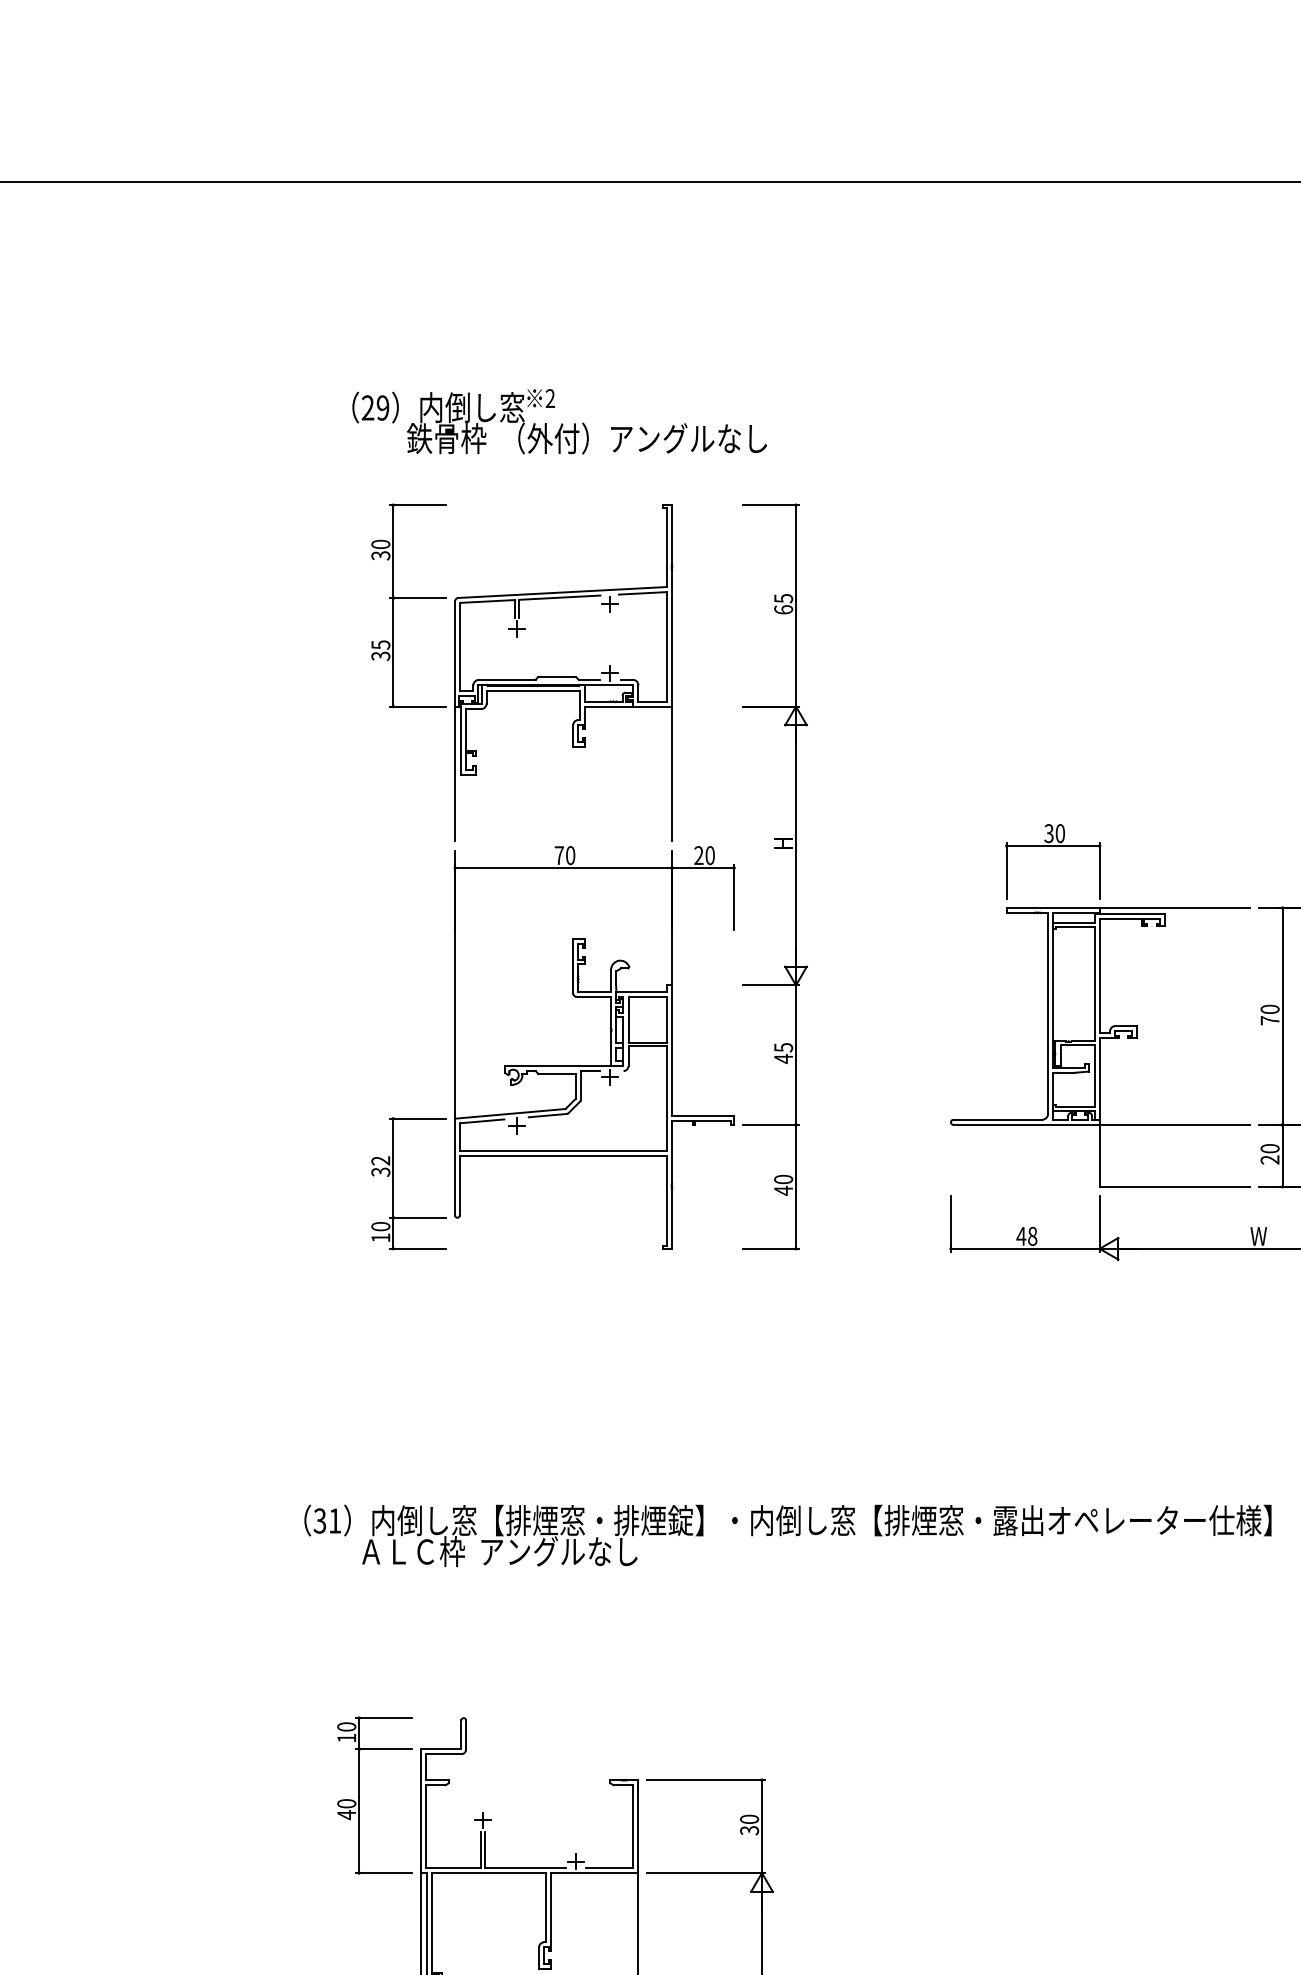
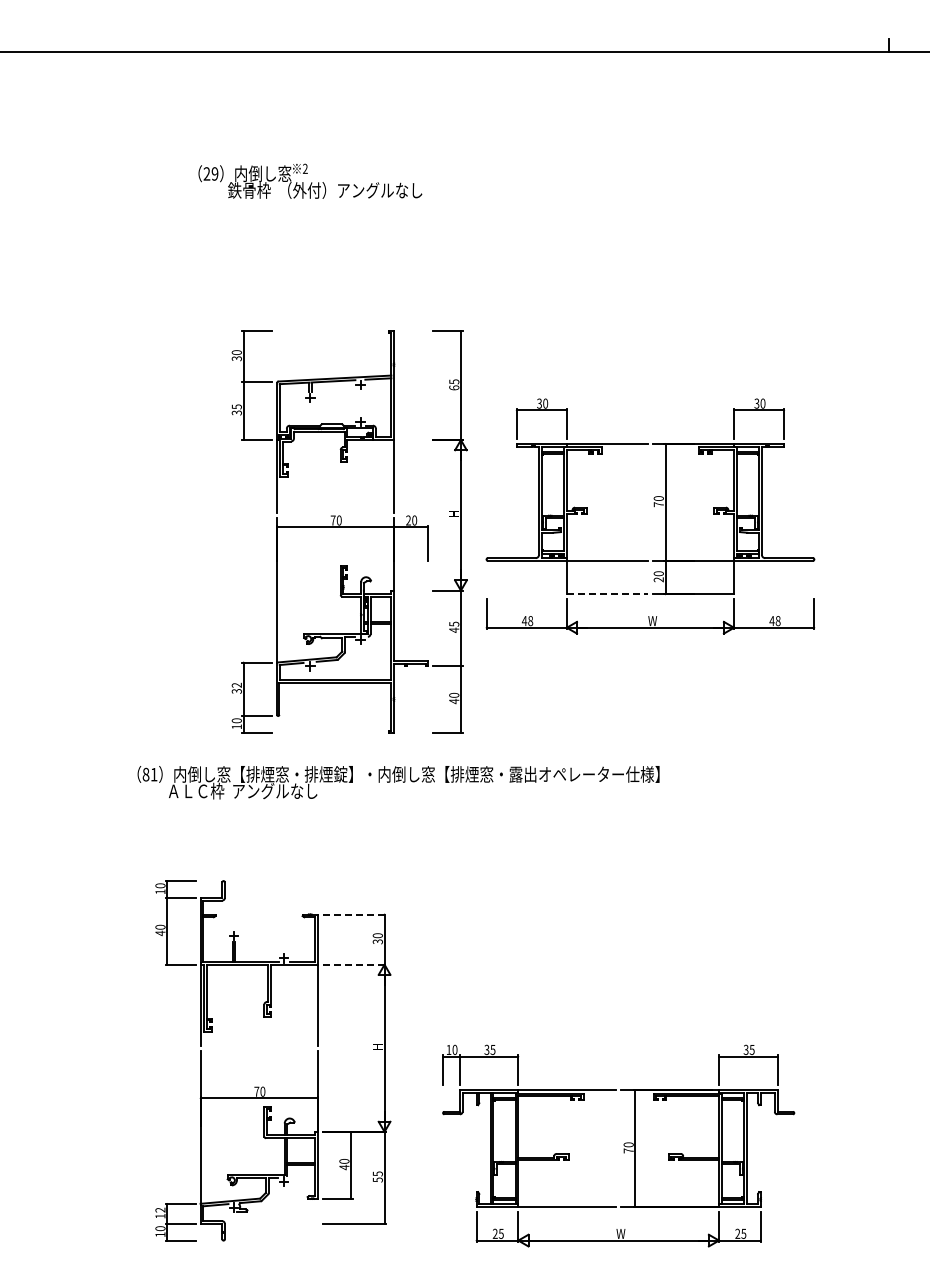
text: (559, 420) -> (310, 180), moved
part: (589, 875) -> (349, 531), moved
line: (1175, 1187) -> (607, 594), solid -> dashed
text: (319, 1520) -> (145, 774), 31 -> 81
line: (706, 1780) -> (354, 914), solid -> dashed
line: (706, 1872) -> (354, 964), solid -> dashed

